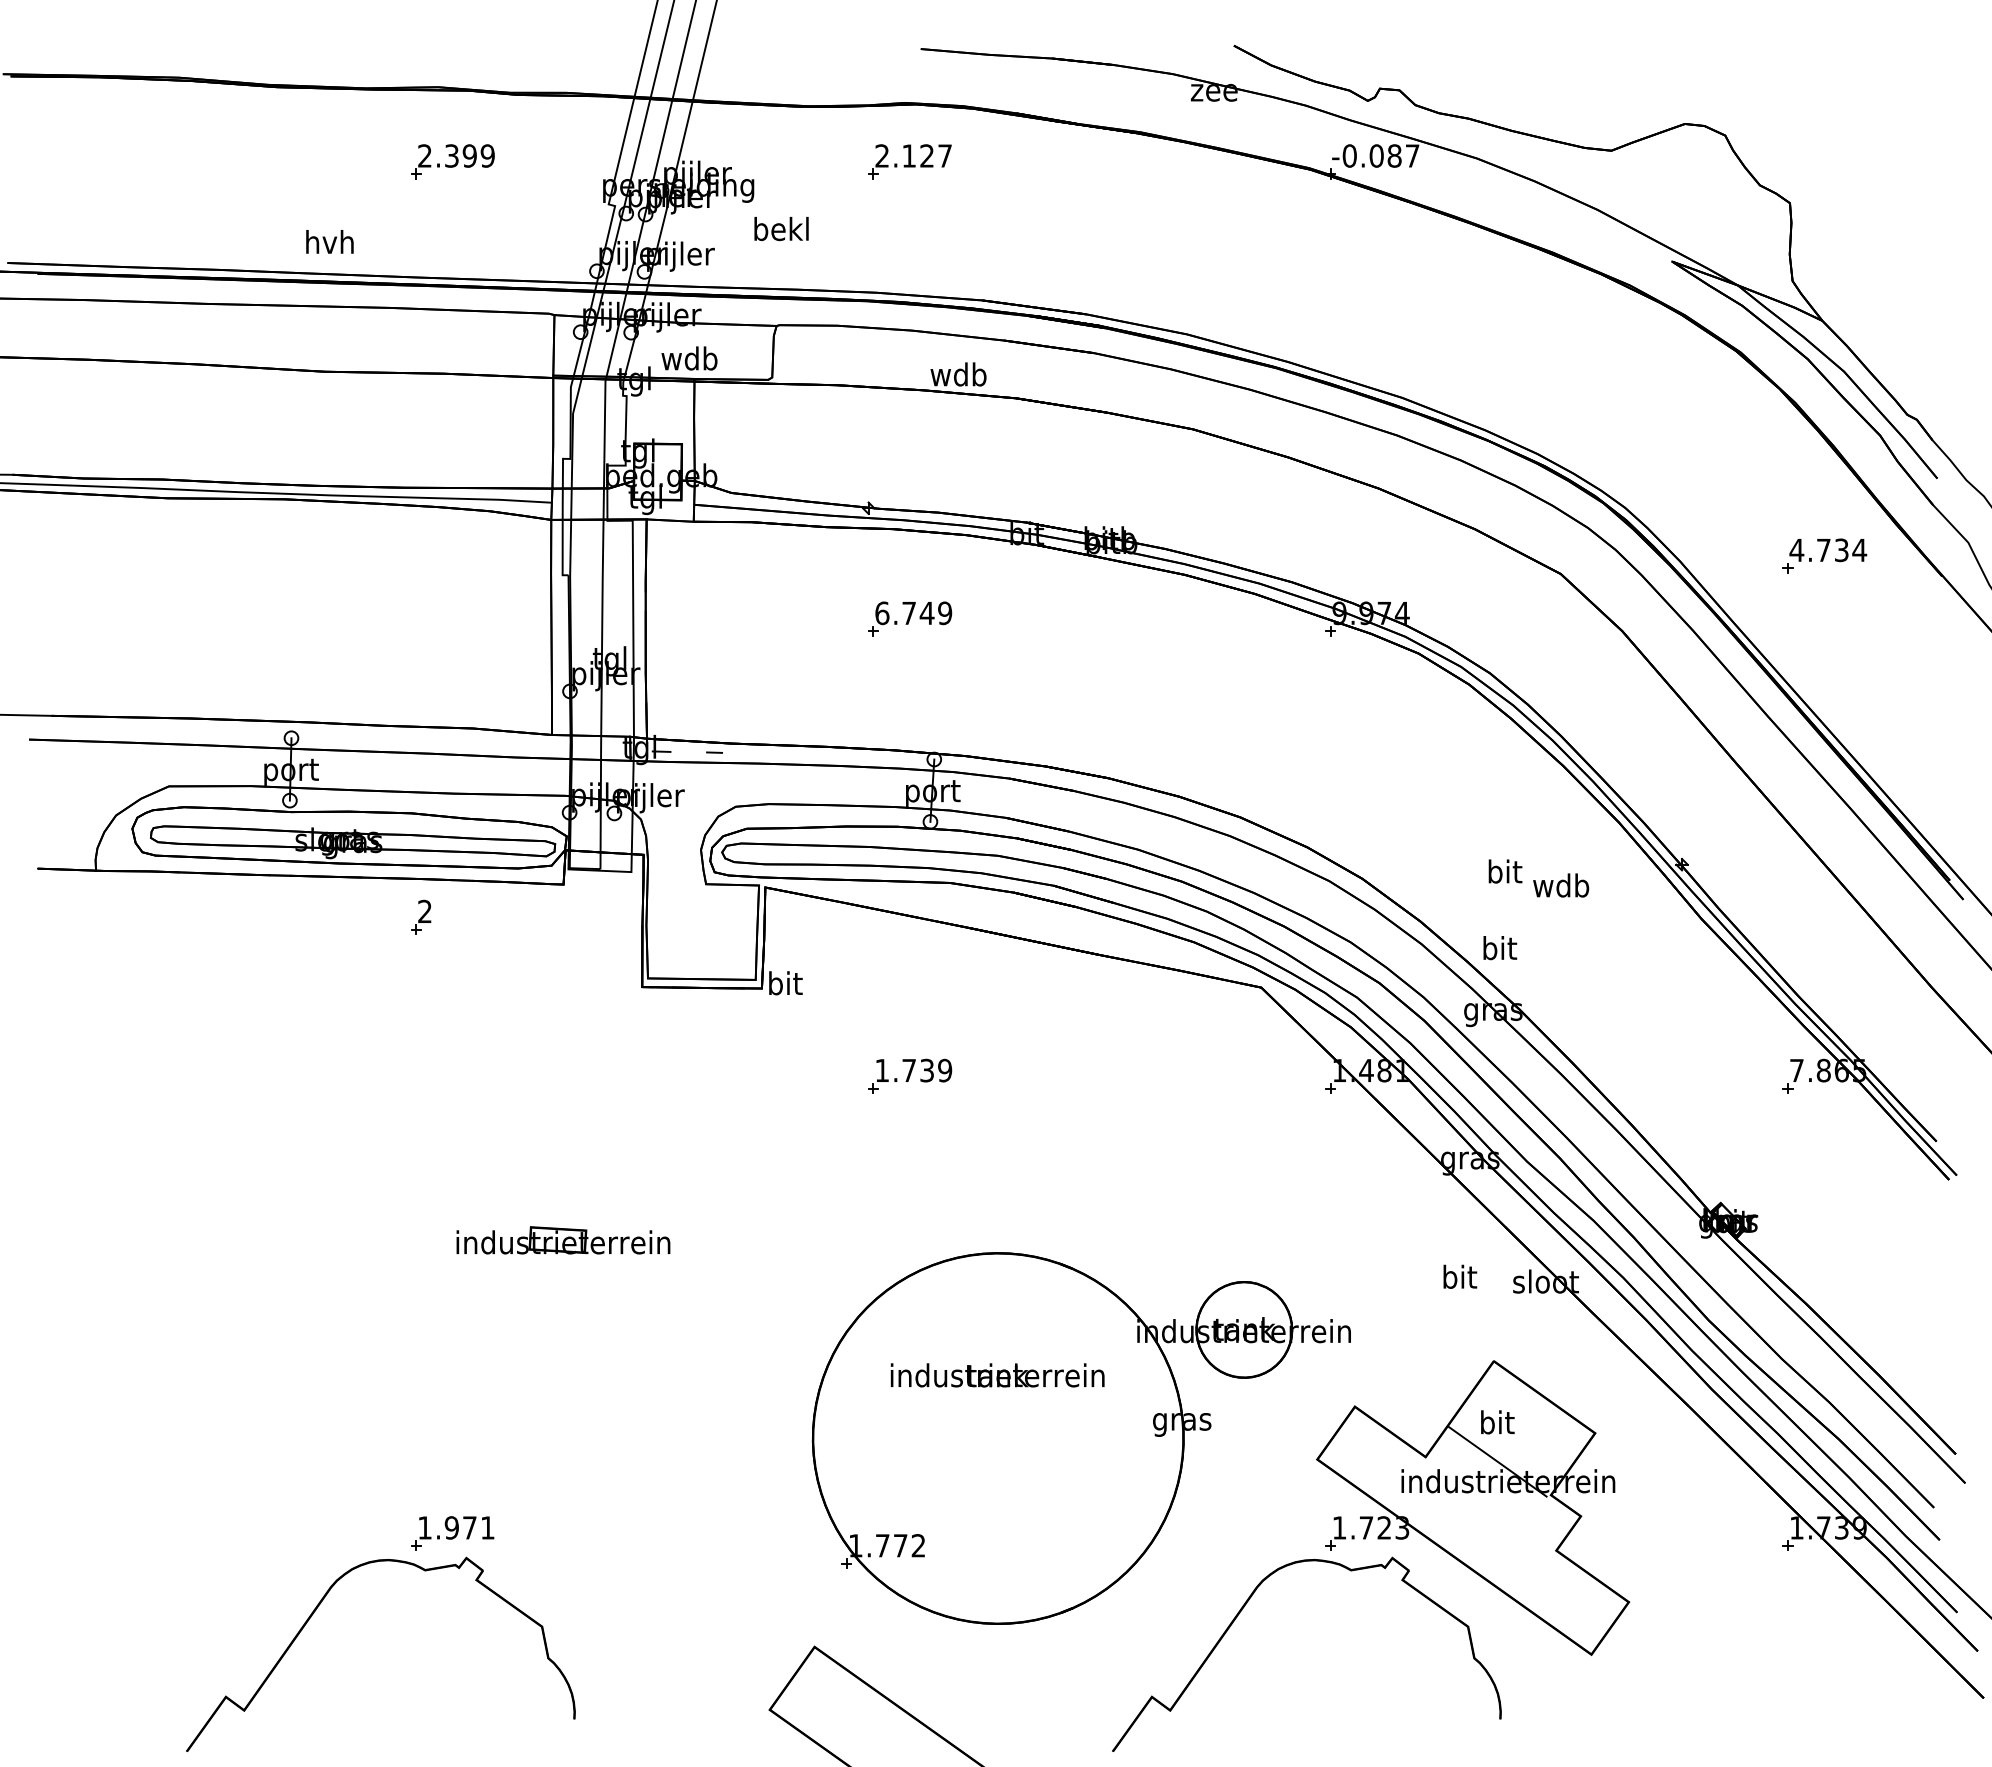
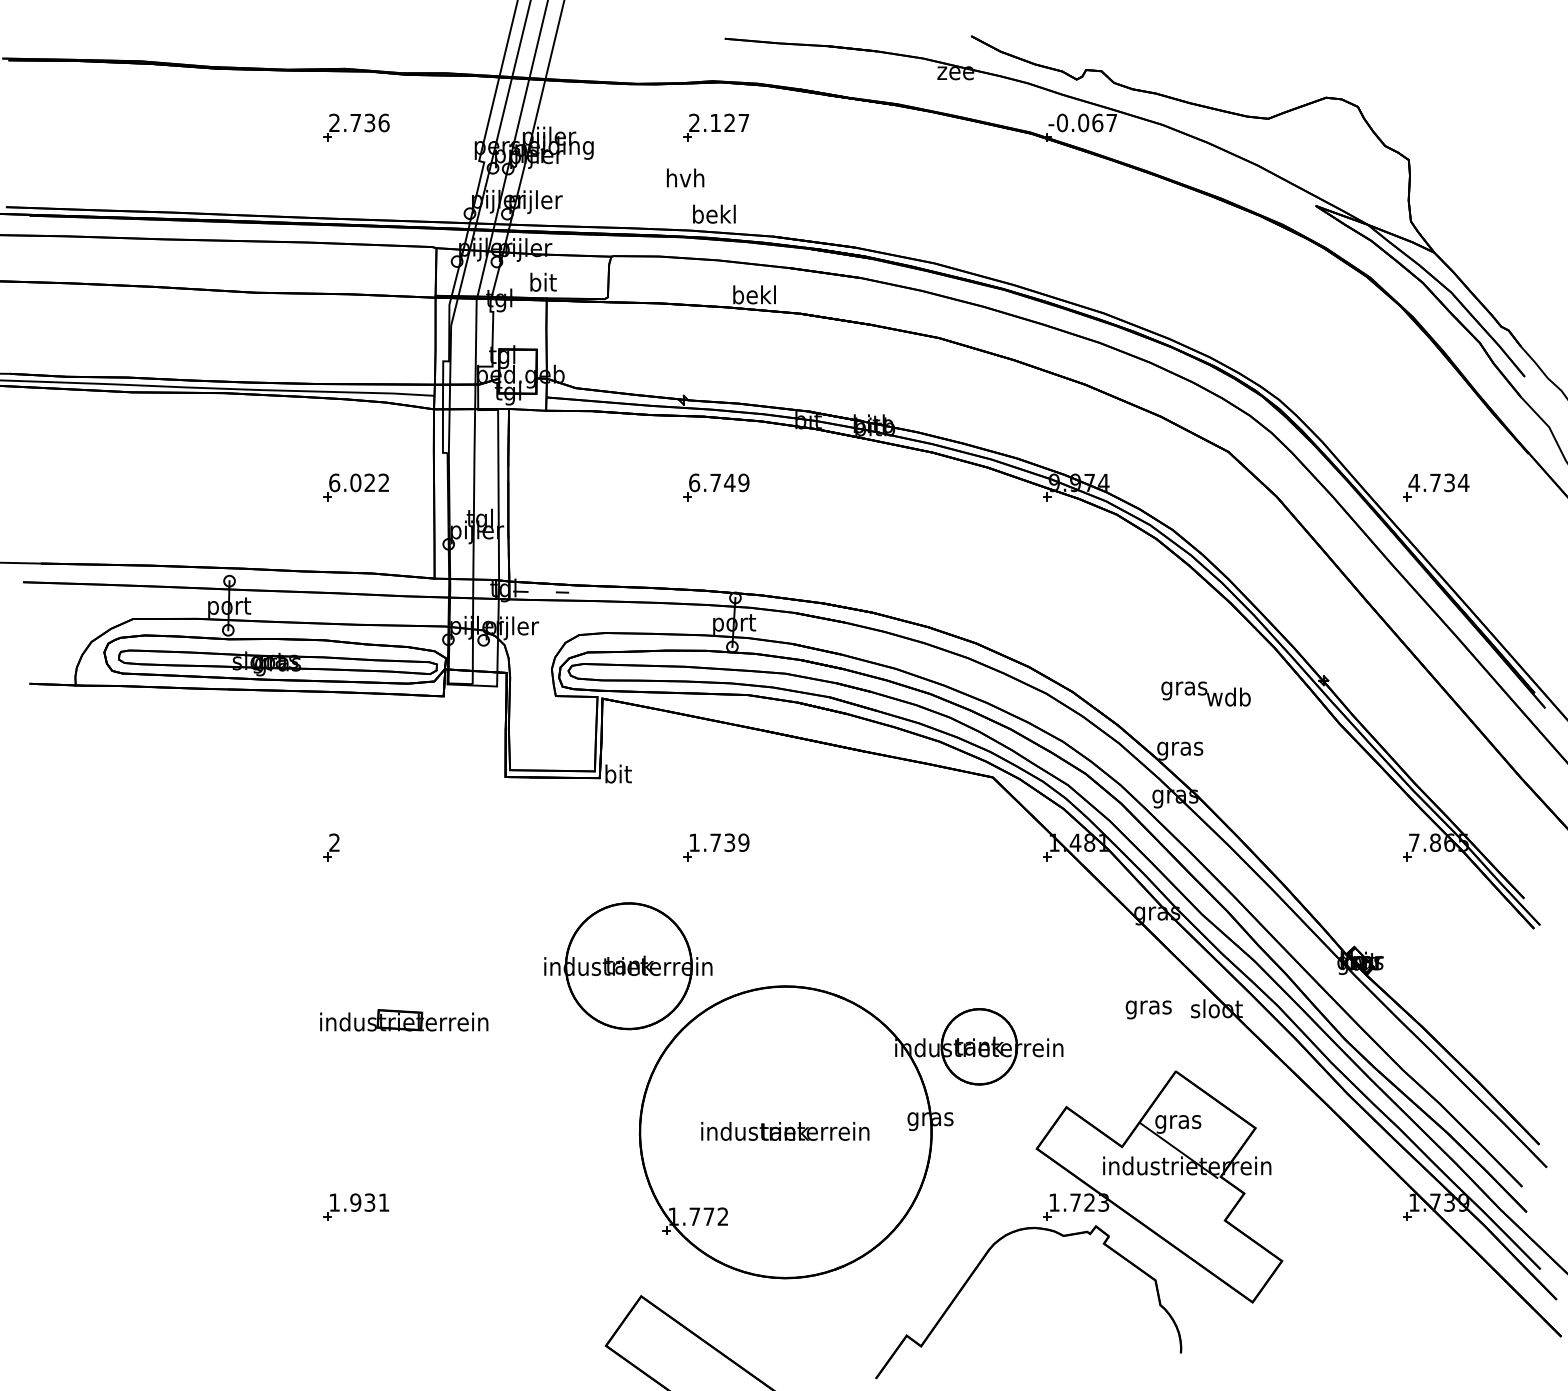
text: (469, 155) -> (369, 122), 2.399 -> 2.736
text: (1394, 155) -> (1097, 122), -0.087 -> -0.067
text: (781, 229) -> (714, 214), moved
text: (329, 241) -> (685, 177), moved
text: (689, 358) -> (542, 282), wdb -> bit
text: (958, 374) -> (754, 294), wdb -> bekl
part: (1824, 555) -> (1436, 486), moved
part: (452, 618) -> (356, 486), added
text: (1504, 874) -> (1184, 688), bit -> gras
part: (421, 916) -> (331, 846), moved
text: (1499, 951) -> (1180, 749), bit -> gras
part: (798, 1227) -> (628, 966), added
part: (563, 1240) -> (404, 1020), moved
text: (1459, 1279) -> (1148, 1007), bit -> gras
text: (997, 1375) -> (785, 1131), moved
text: (1496, 1425) -> (1177, 1122), bit -> gras
text: (469, 1527) -> (369, 1202), 1.971 -> 1.931
part: (316, 1610) -> (249, 1267), removed

